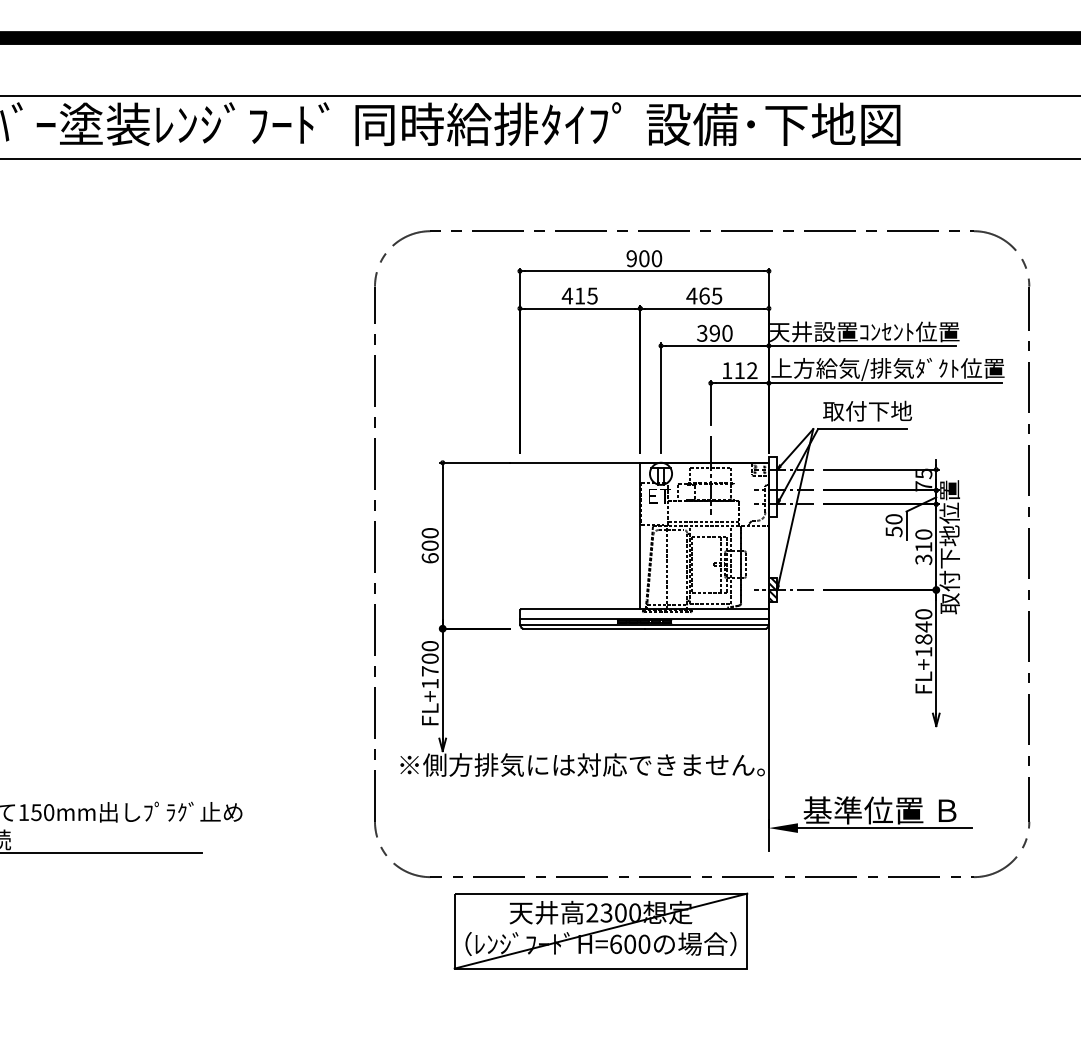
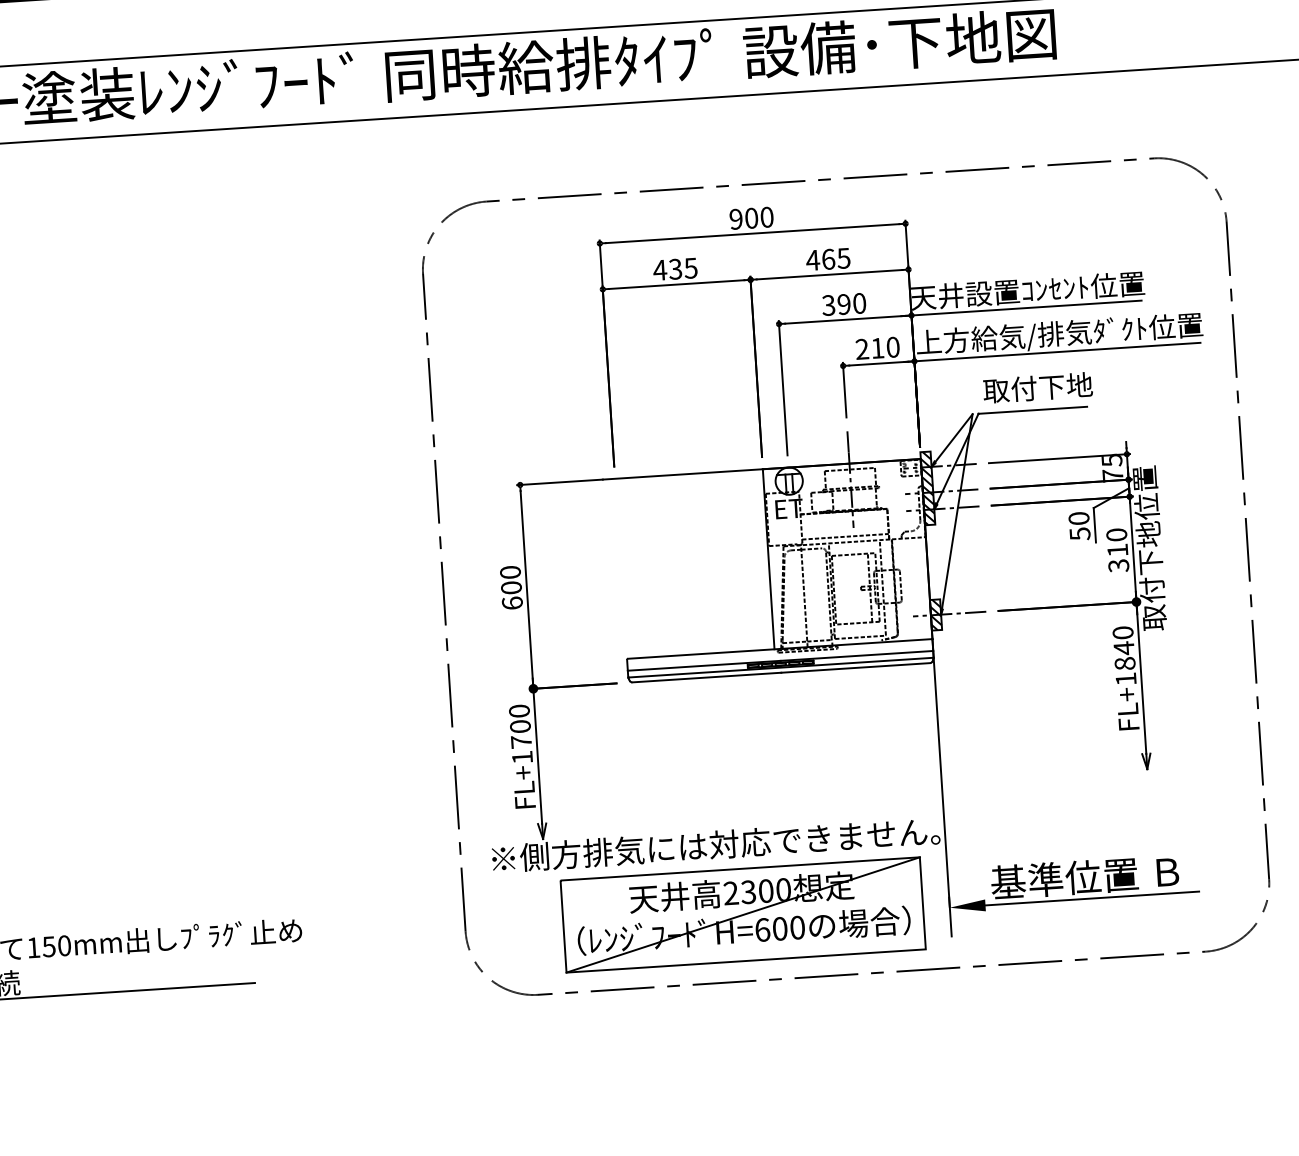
text: (579, 295) -> (674, 268), 415 -> 435
text: (739, 370) -> (877, 348), 112 -> 210
hatch: (772, 486) -> (927, 487), added
part: (600, 930) -> (742, 914), moved

